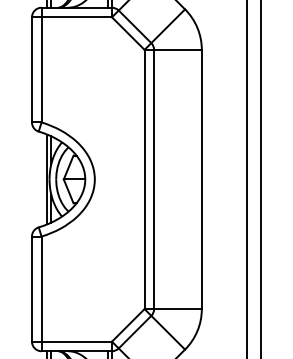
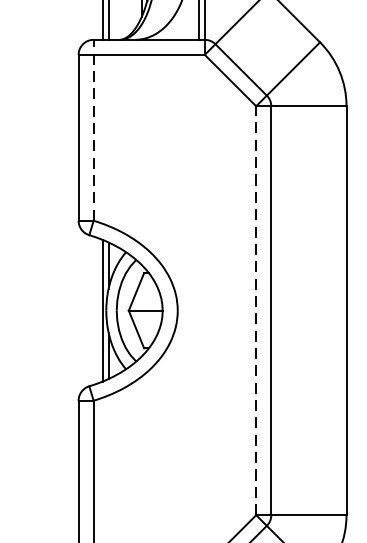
line: (41, 64) -> (93, 129), solid -> dashed
line: (144, 179) -> (256, 310), solid -> dashed

